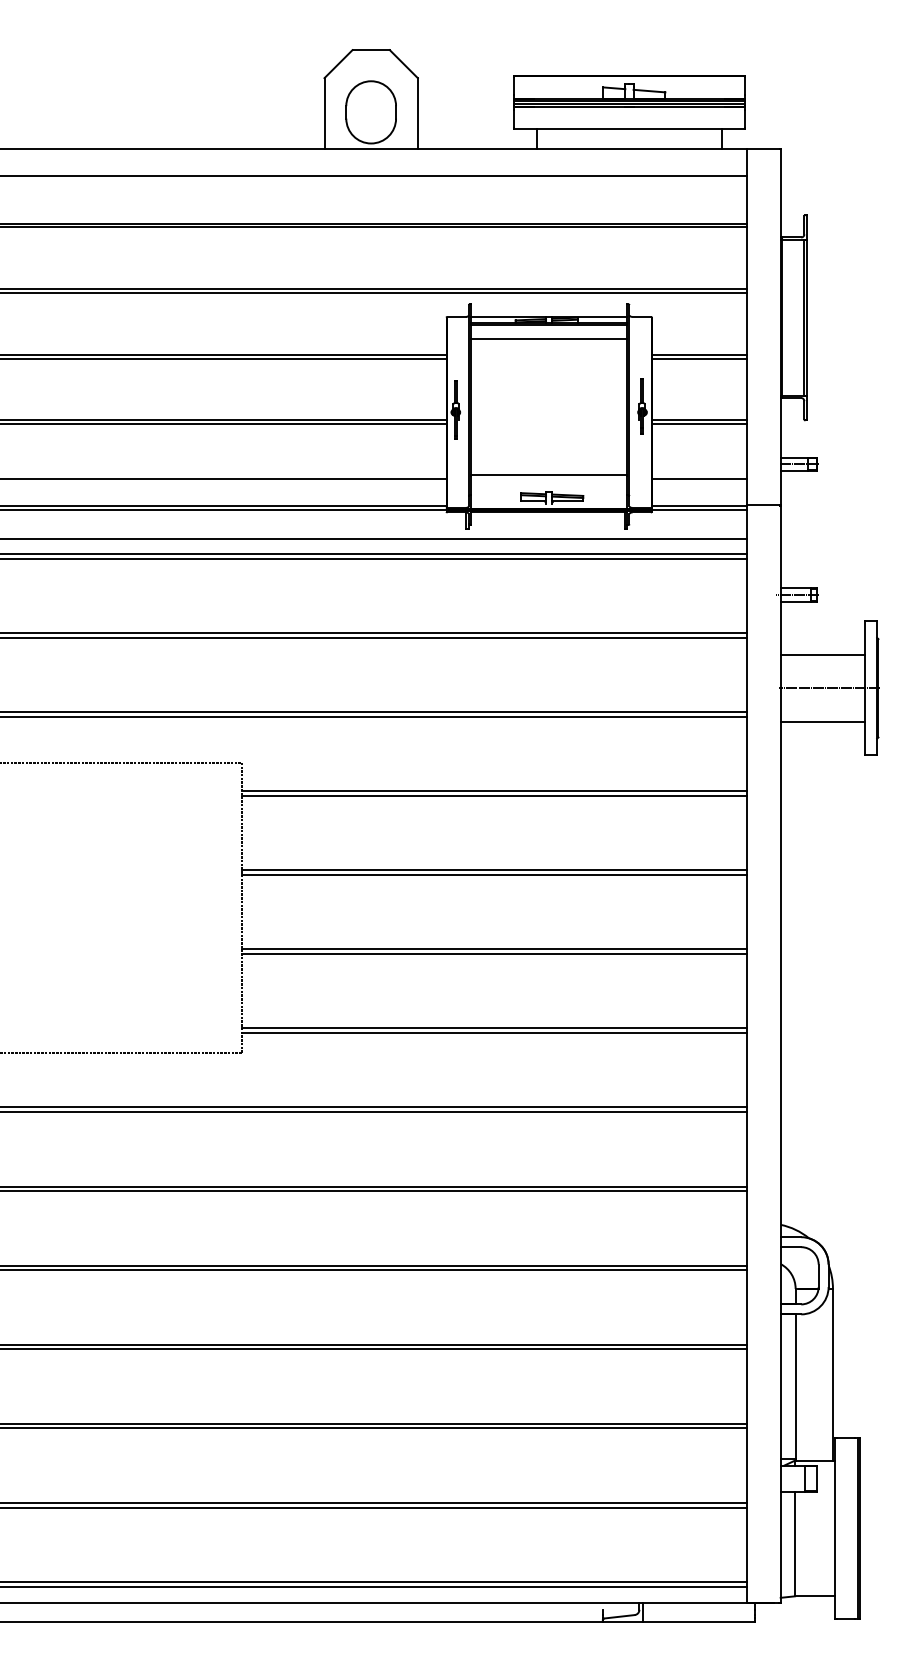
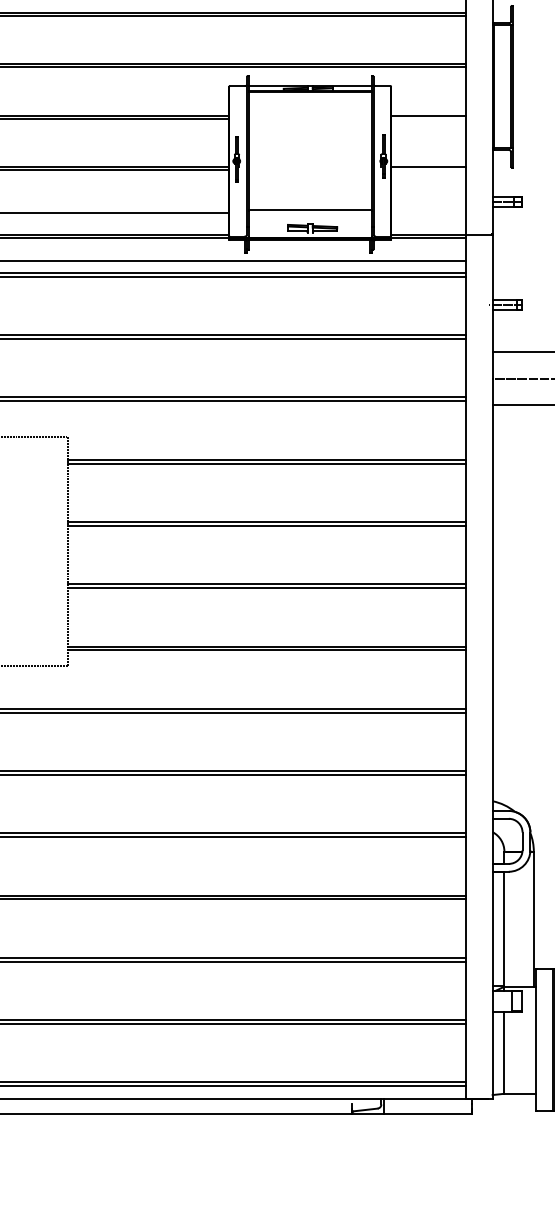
line: (548, 338) -> (309, 103), removed
line: (699, 358) -> (428, 118), removed
line: (699, 424) -> (428, 170), removed
line: (699, 478) -> (428, 213), removed

